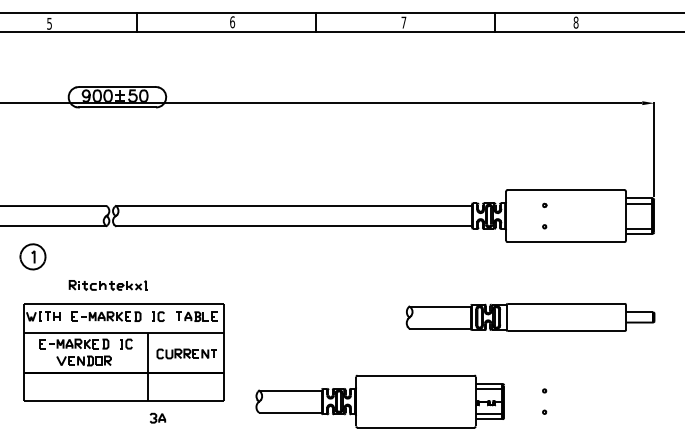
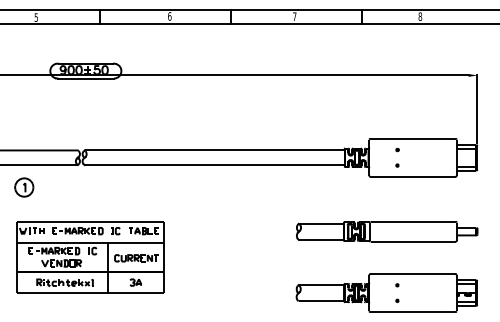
part: (107, 285) -> (64, 282), moved
part: (379, 401) -> (386, 293), moved
part: (157, 417) -> (135, 282), moved

